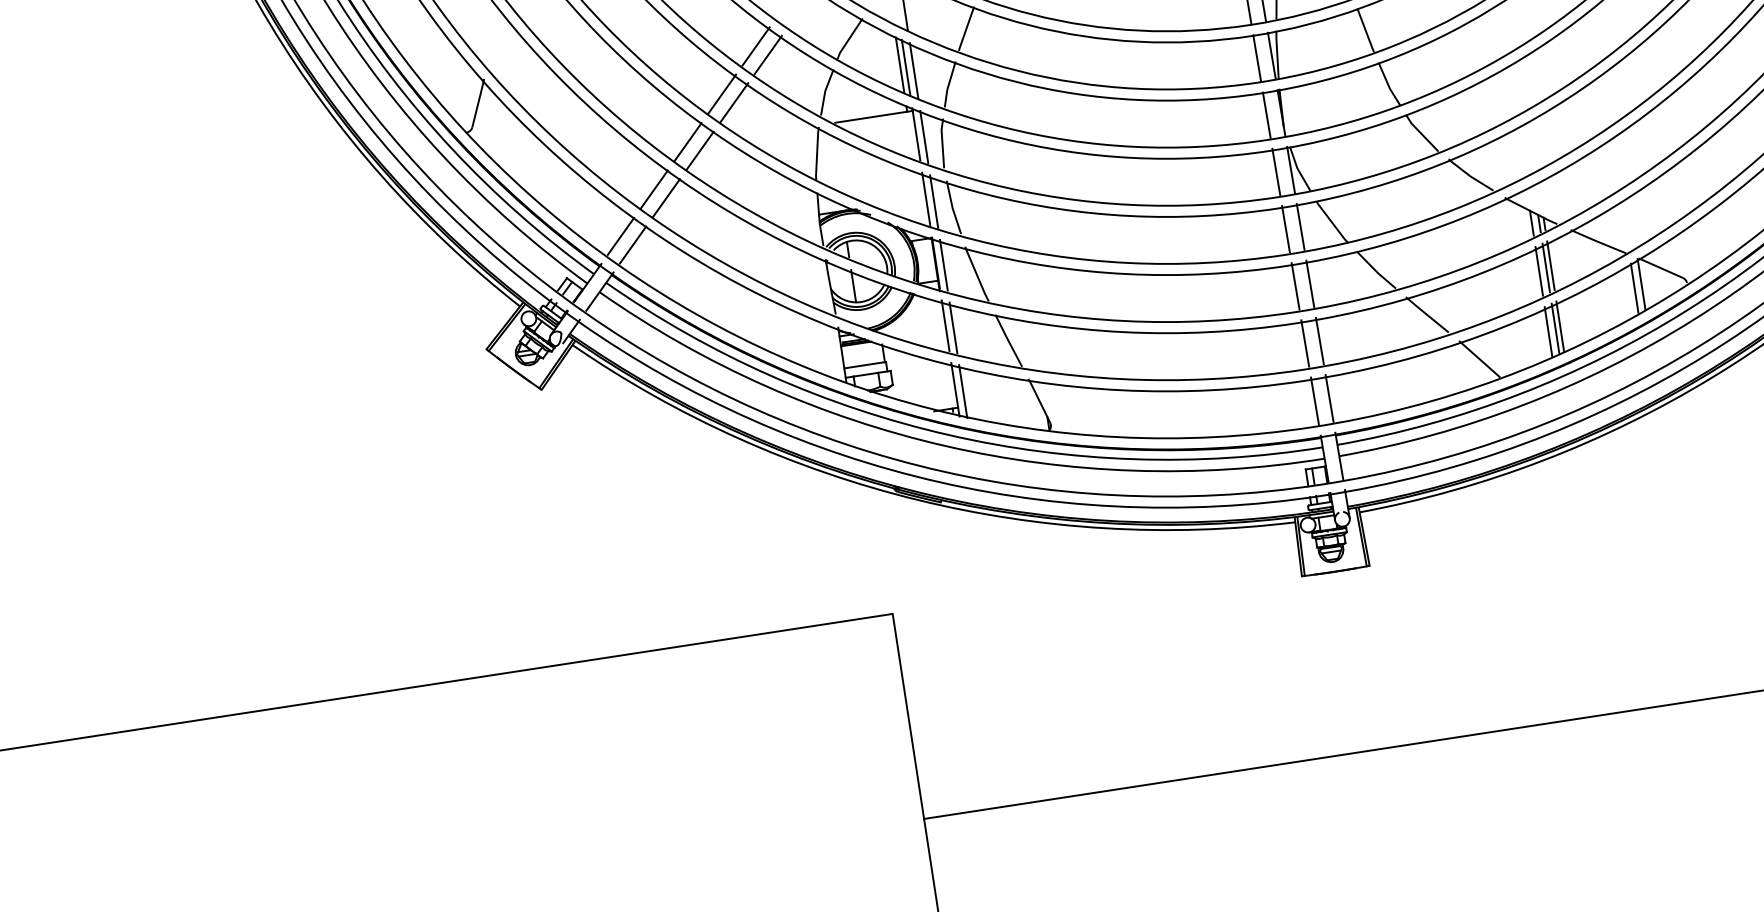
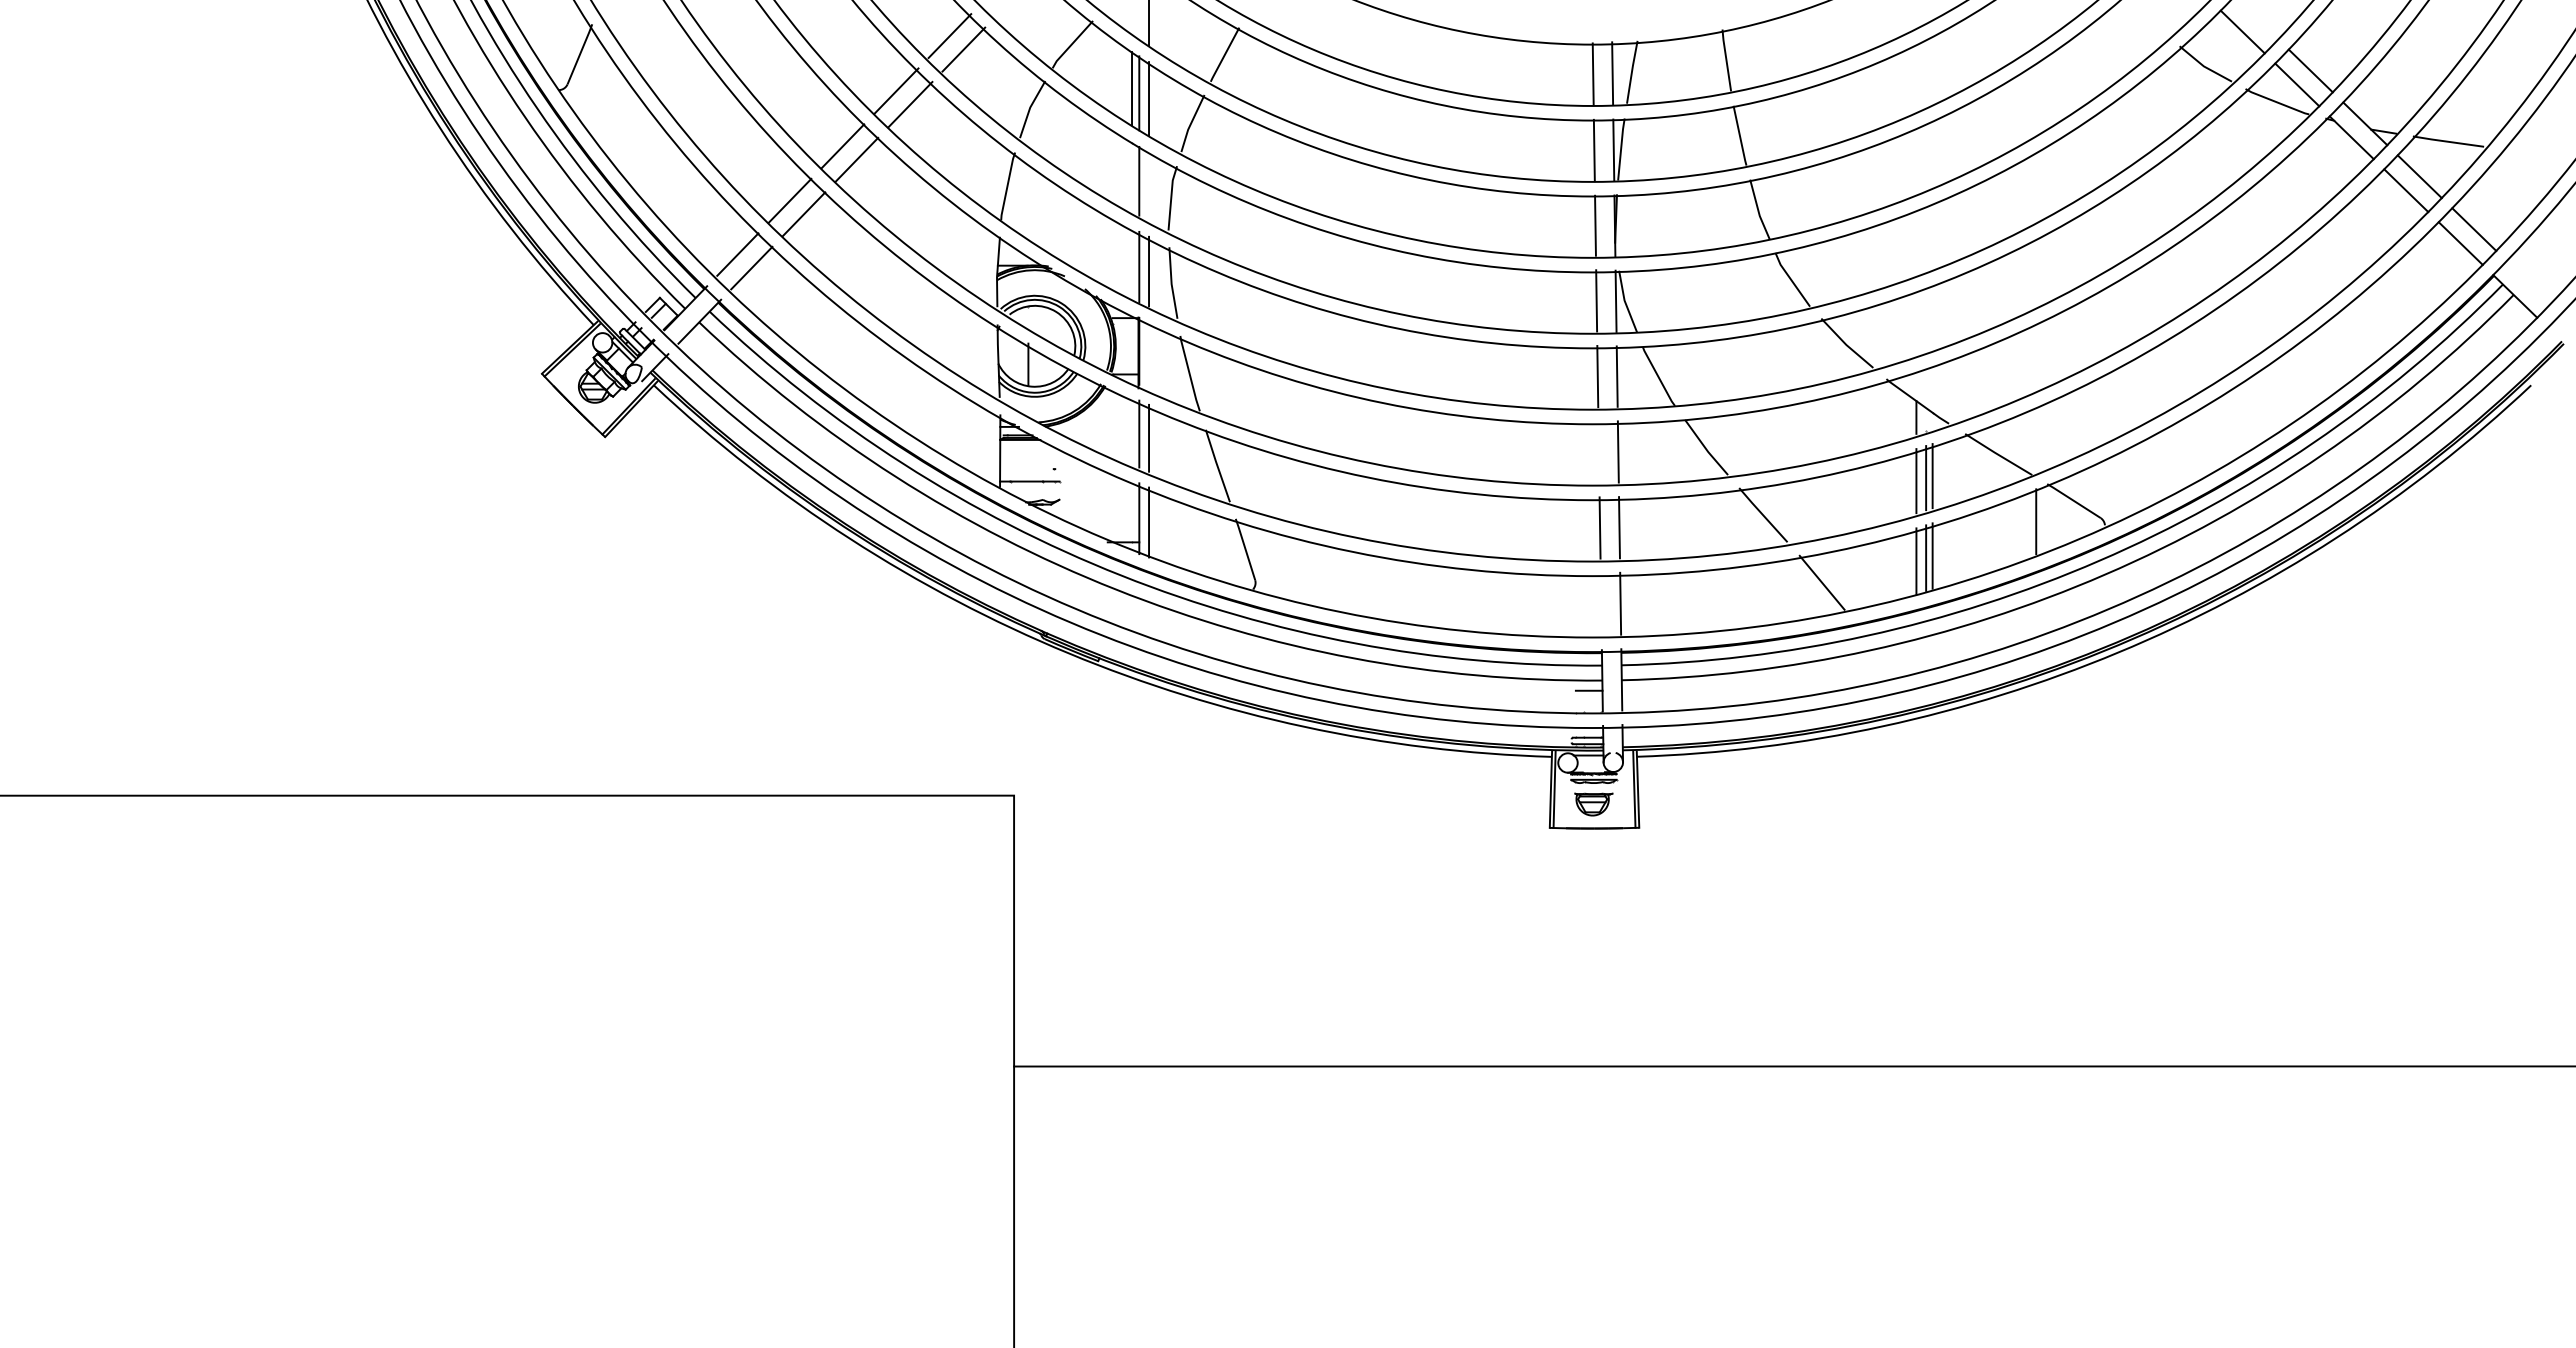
line: (873, 117) -> (1087, 150), removed
line: (924, 136) -> (1149, 185), removed
line: (944, 265) -> (1149, 355), removed
line: (1641, 283) -> (2045, 517), removed
line: (1295, 285) -> (1598, 451), removed
line: (864, 365) -> (1026, 469), removed
line: (1314, 401) -> (1600, 604), removed

